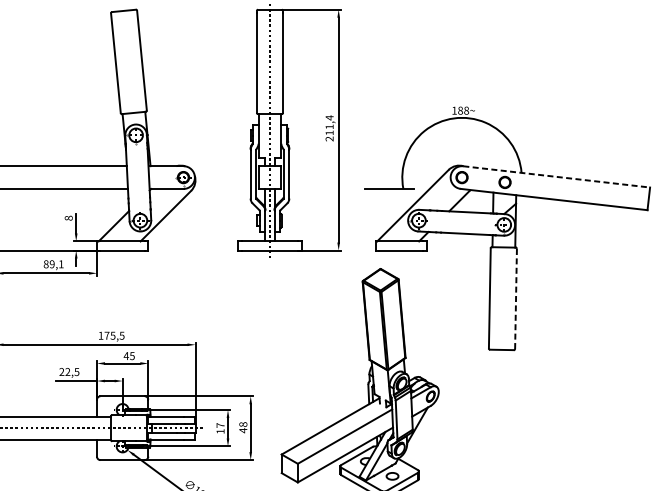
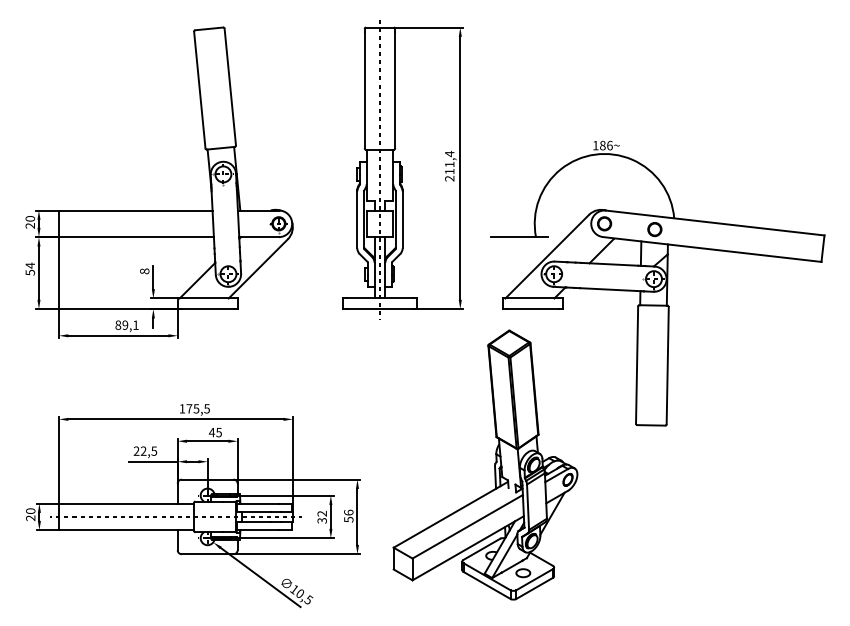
text: (466, 110) -> (609, 145), 188 -> 186
line: (556, 177) -> (715, 223), dashed -> solid
line: (515, 298) -> (667, 365), dashed -> solid
text: (243, 426) -> (348, 515), 48 -> 56
text: (219, 427) -> (321, 516), 17 -> 32

